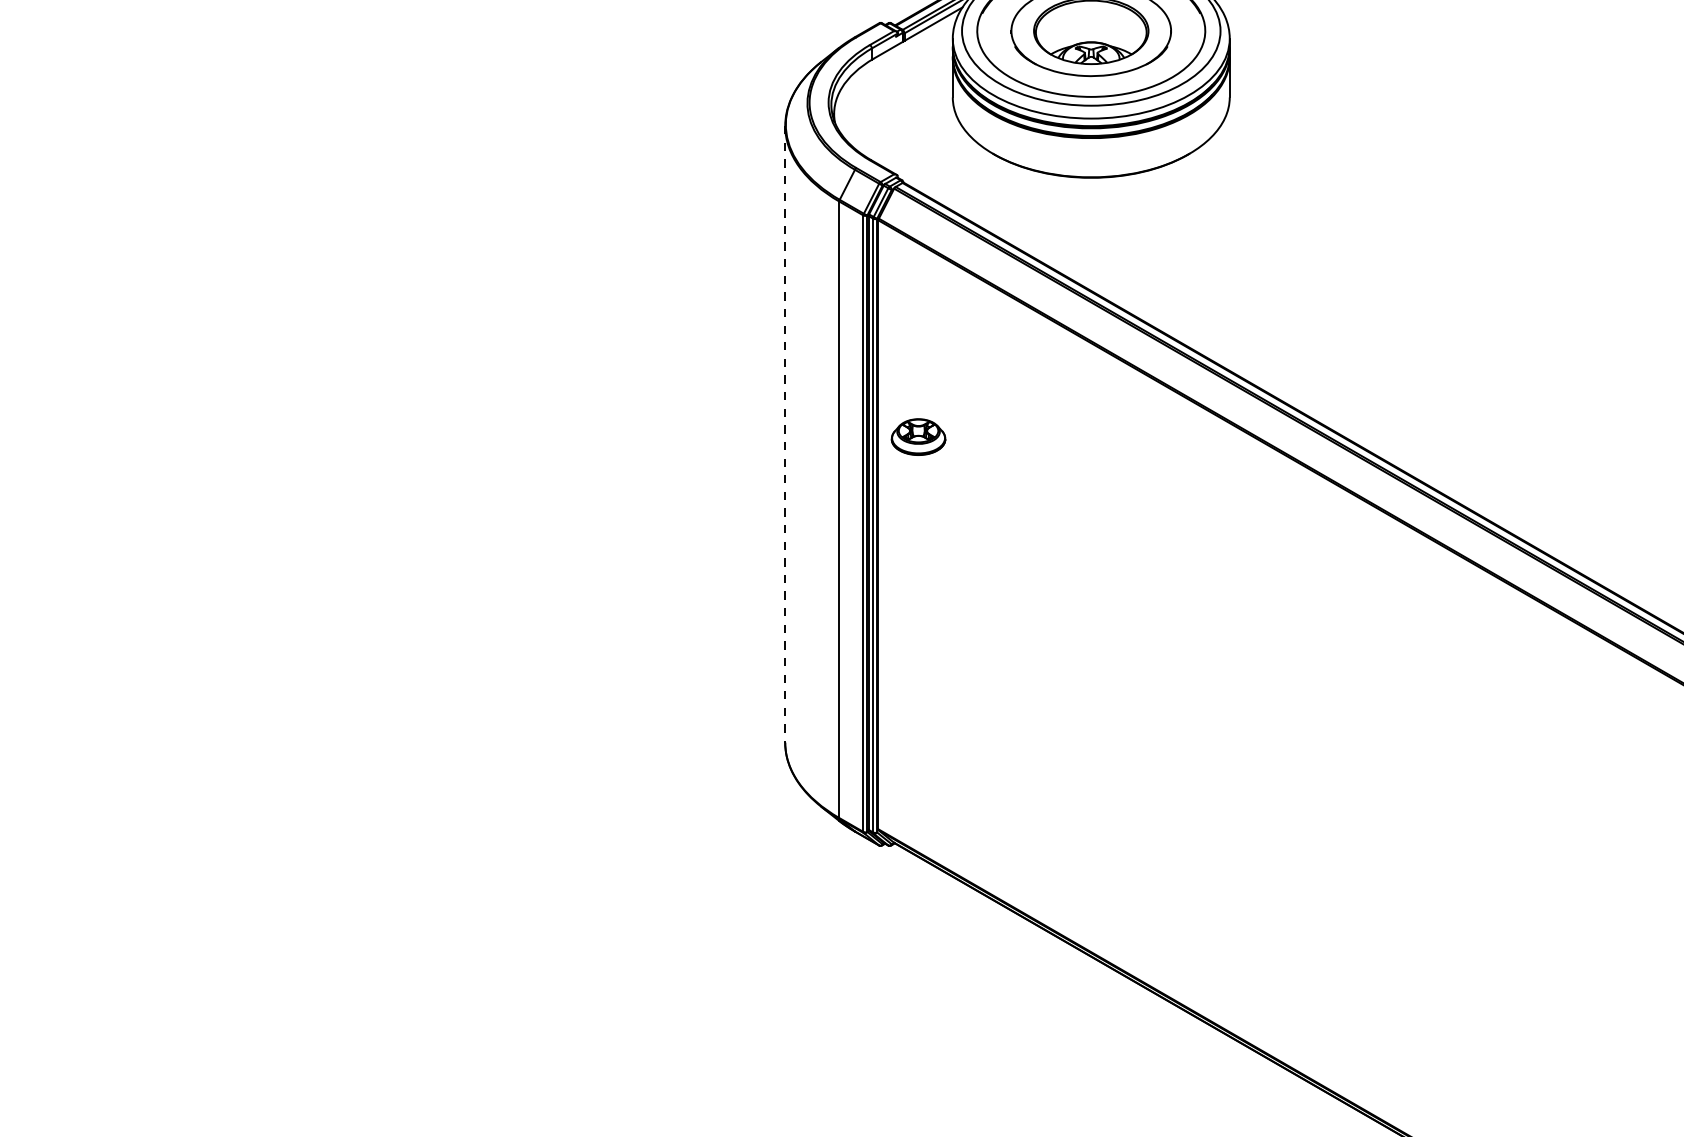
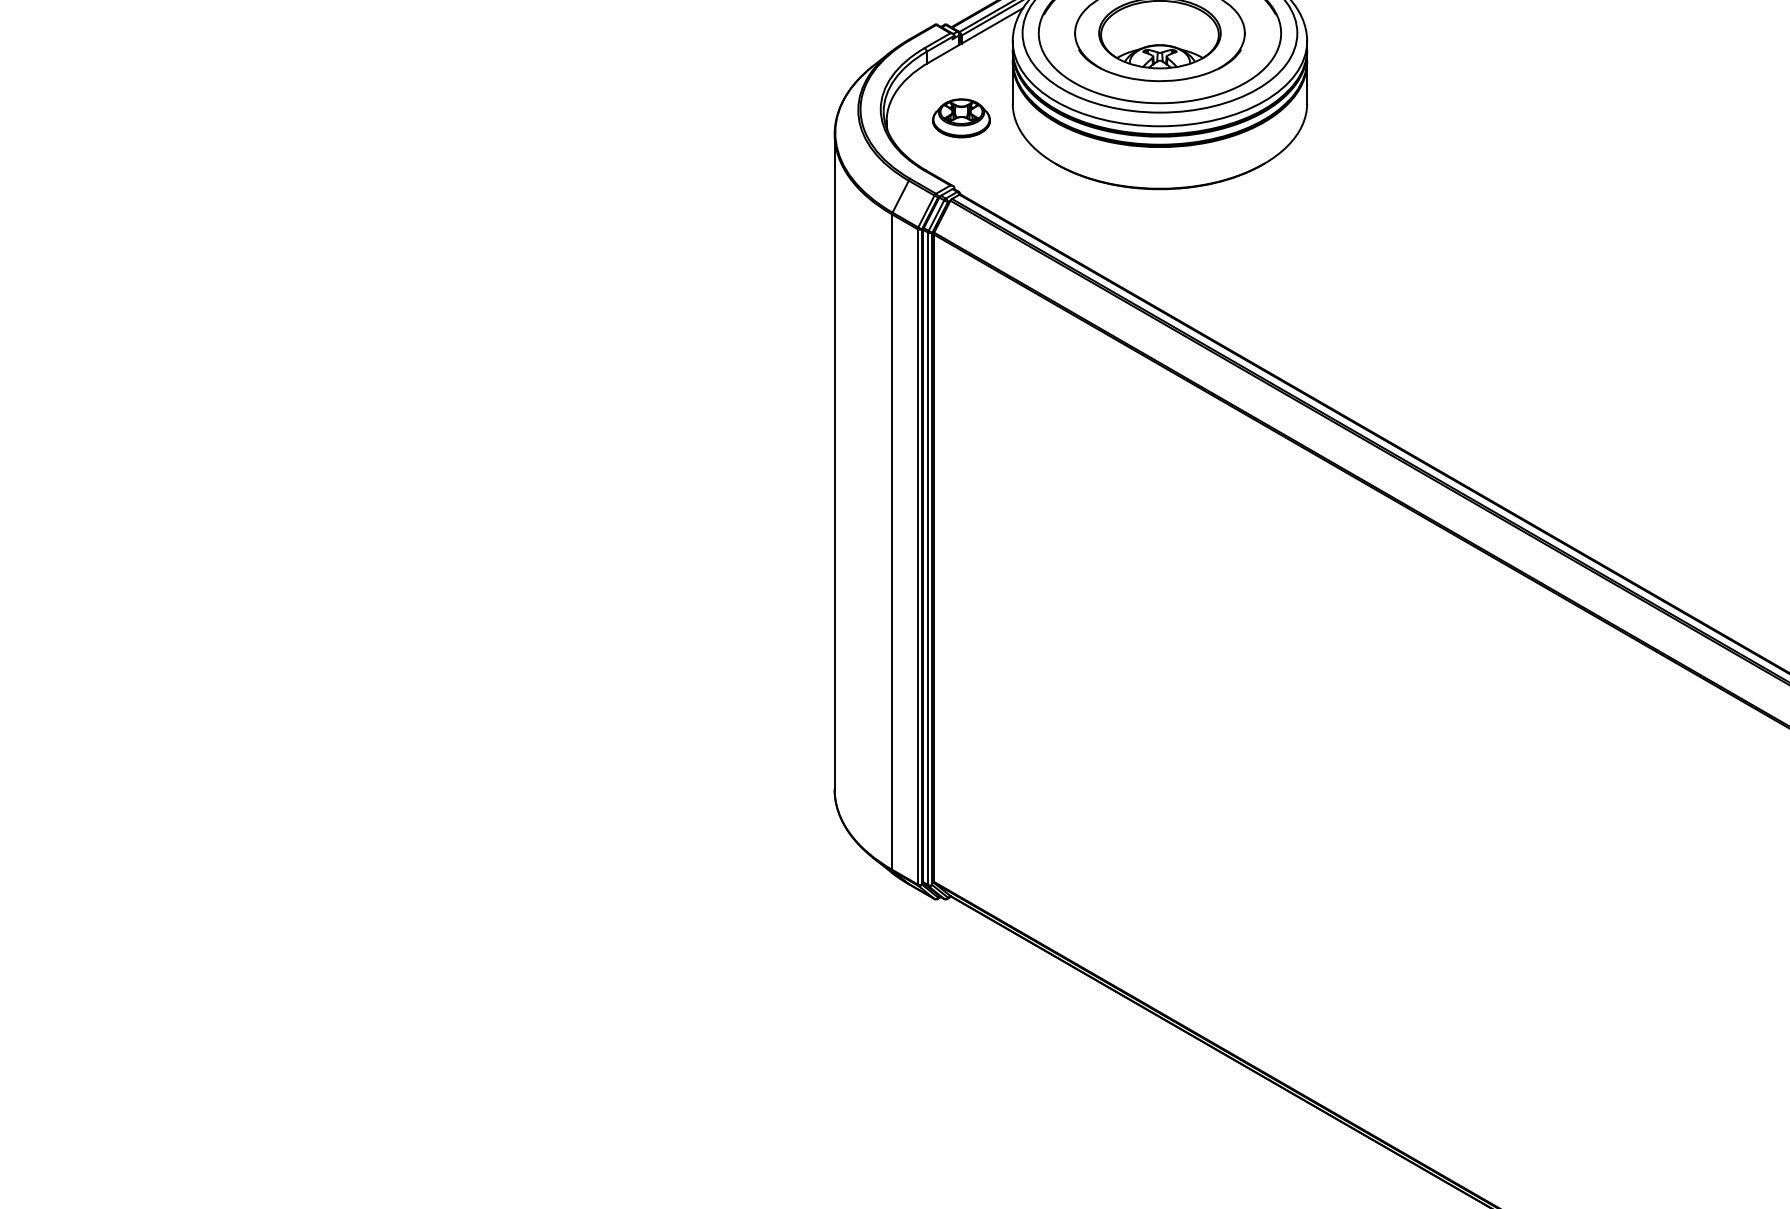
line: (785, 434) -> (834, 462), dashed -> solid
part: (918, 436) -> (961, 117), moved

